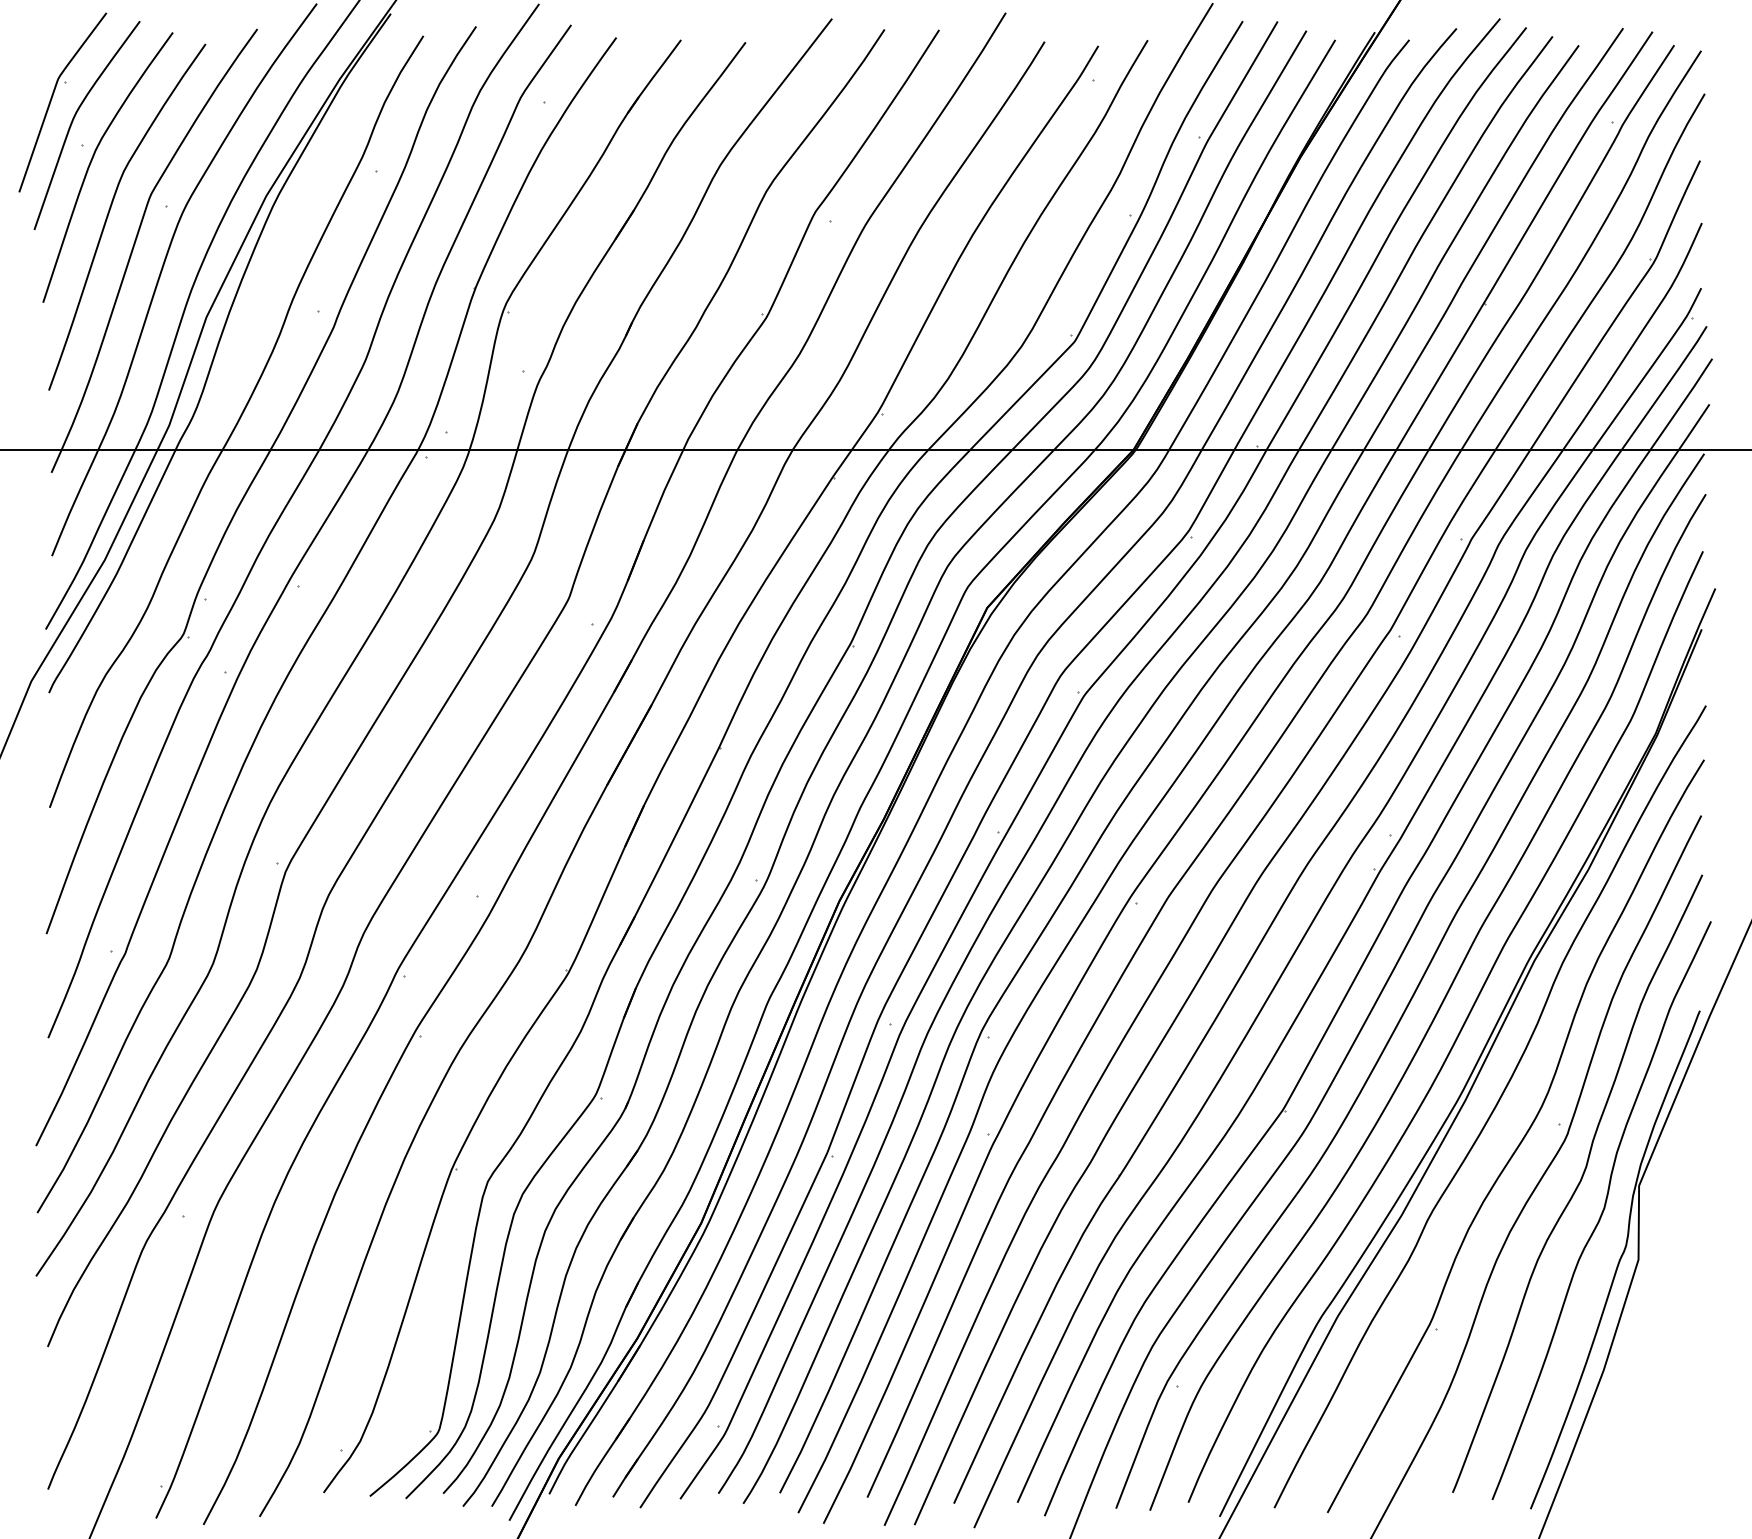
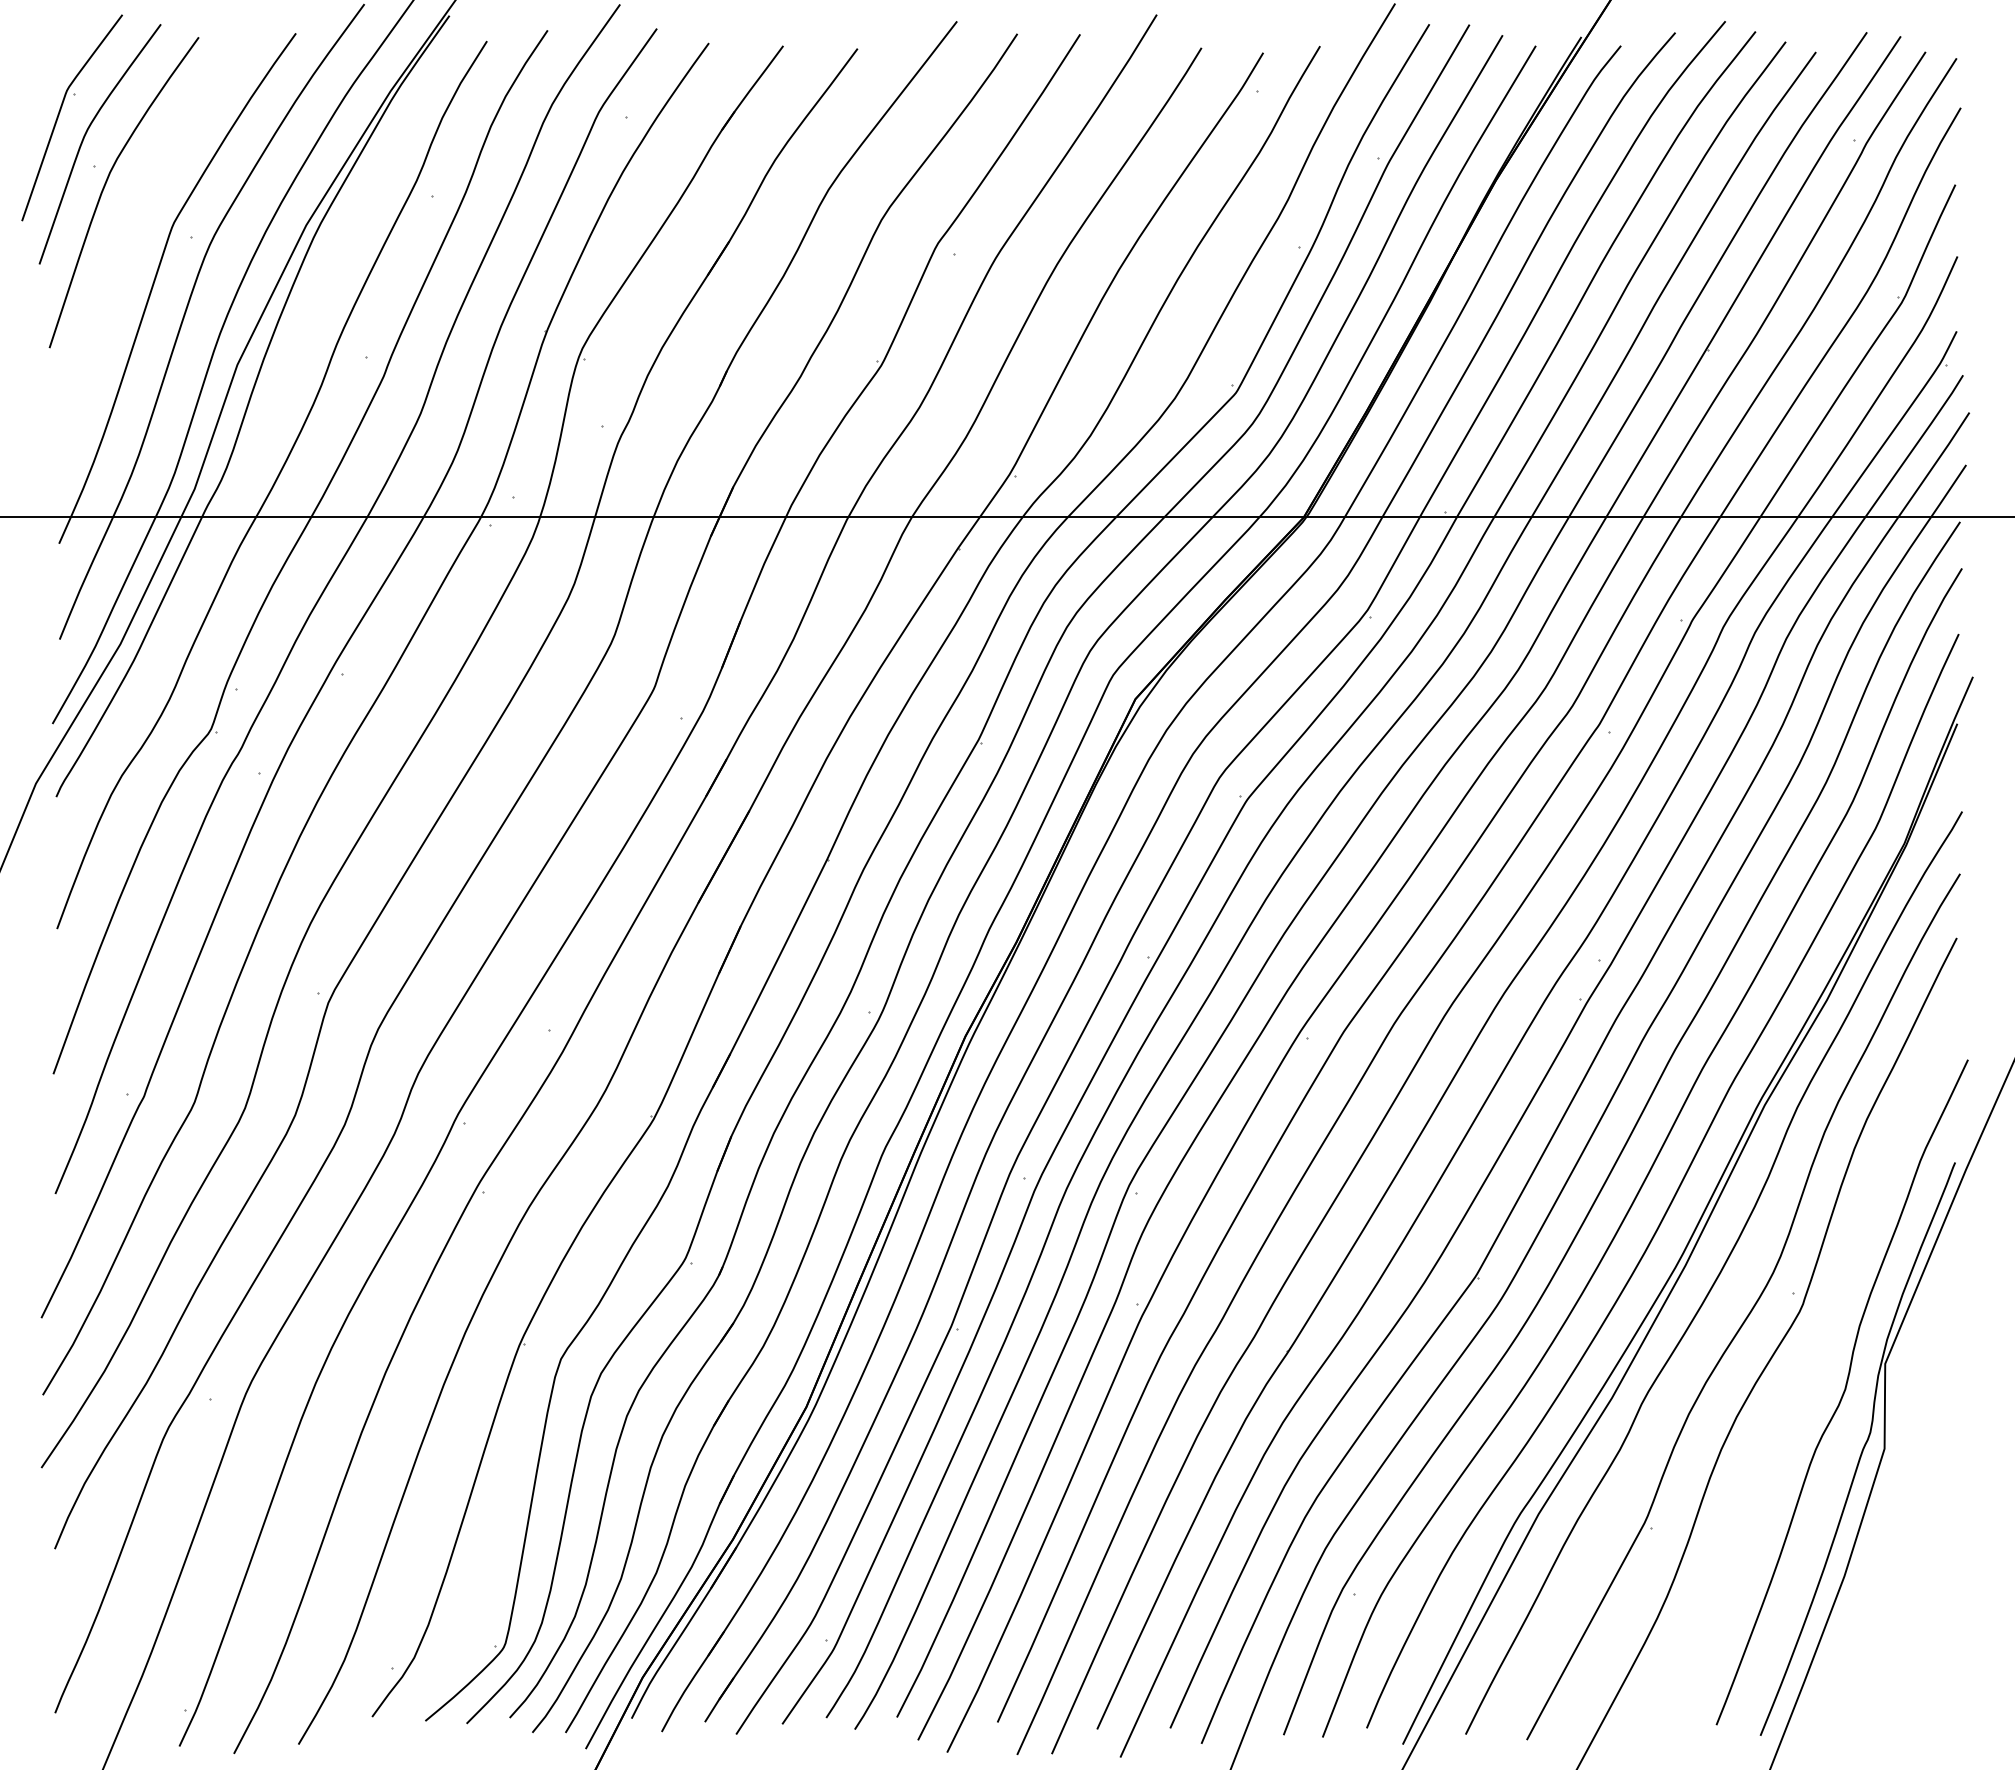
curve: (110, 211) -> (126, 243), removed
curve: (1578, 1183) -> (1815, 1361), removed

